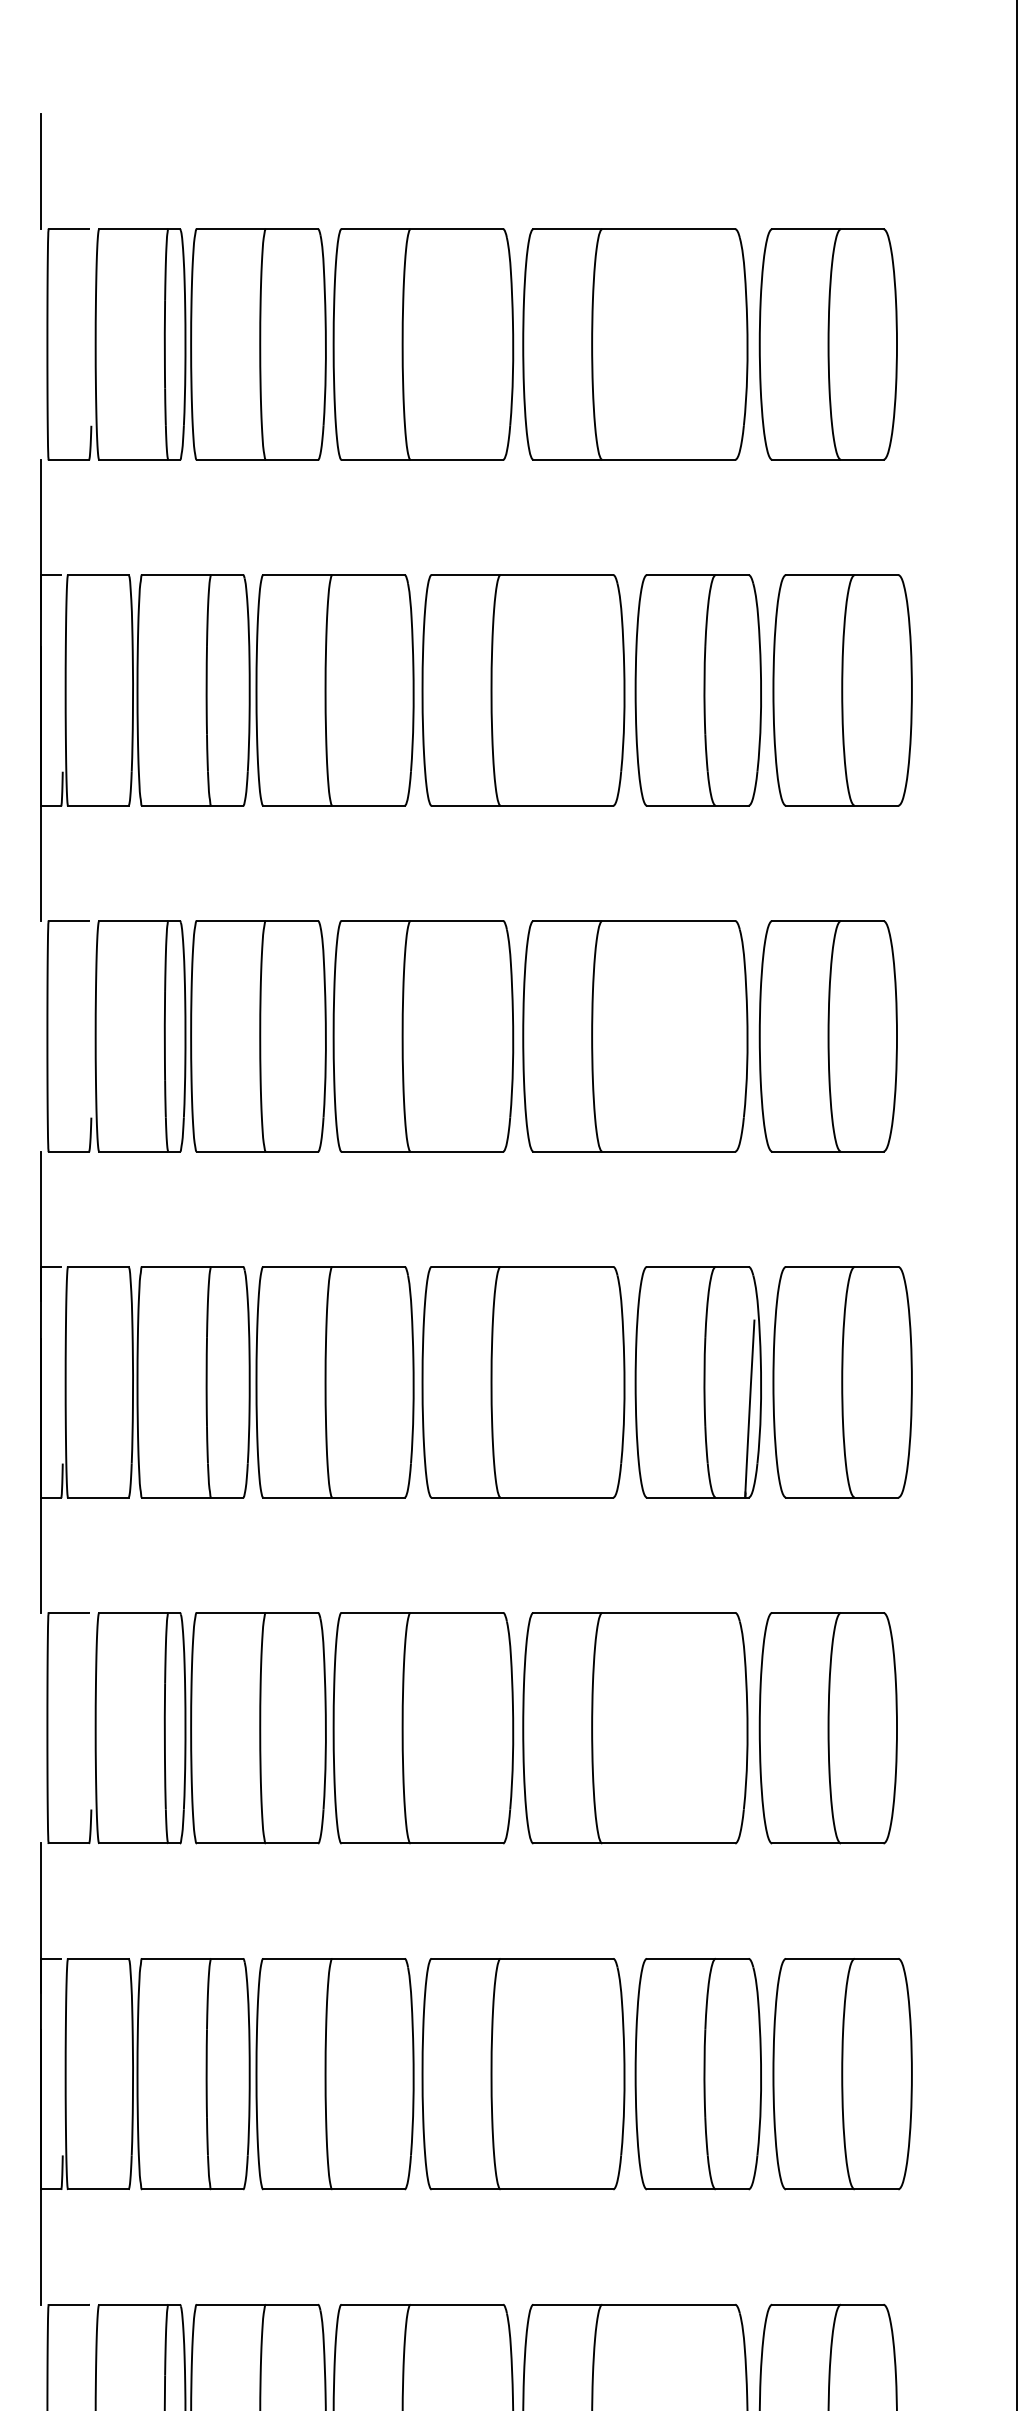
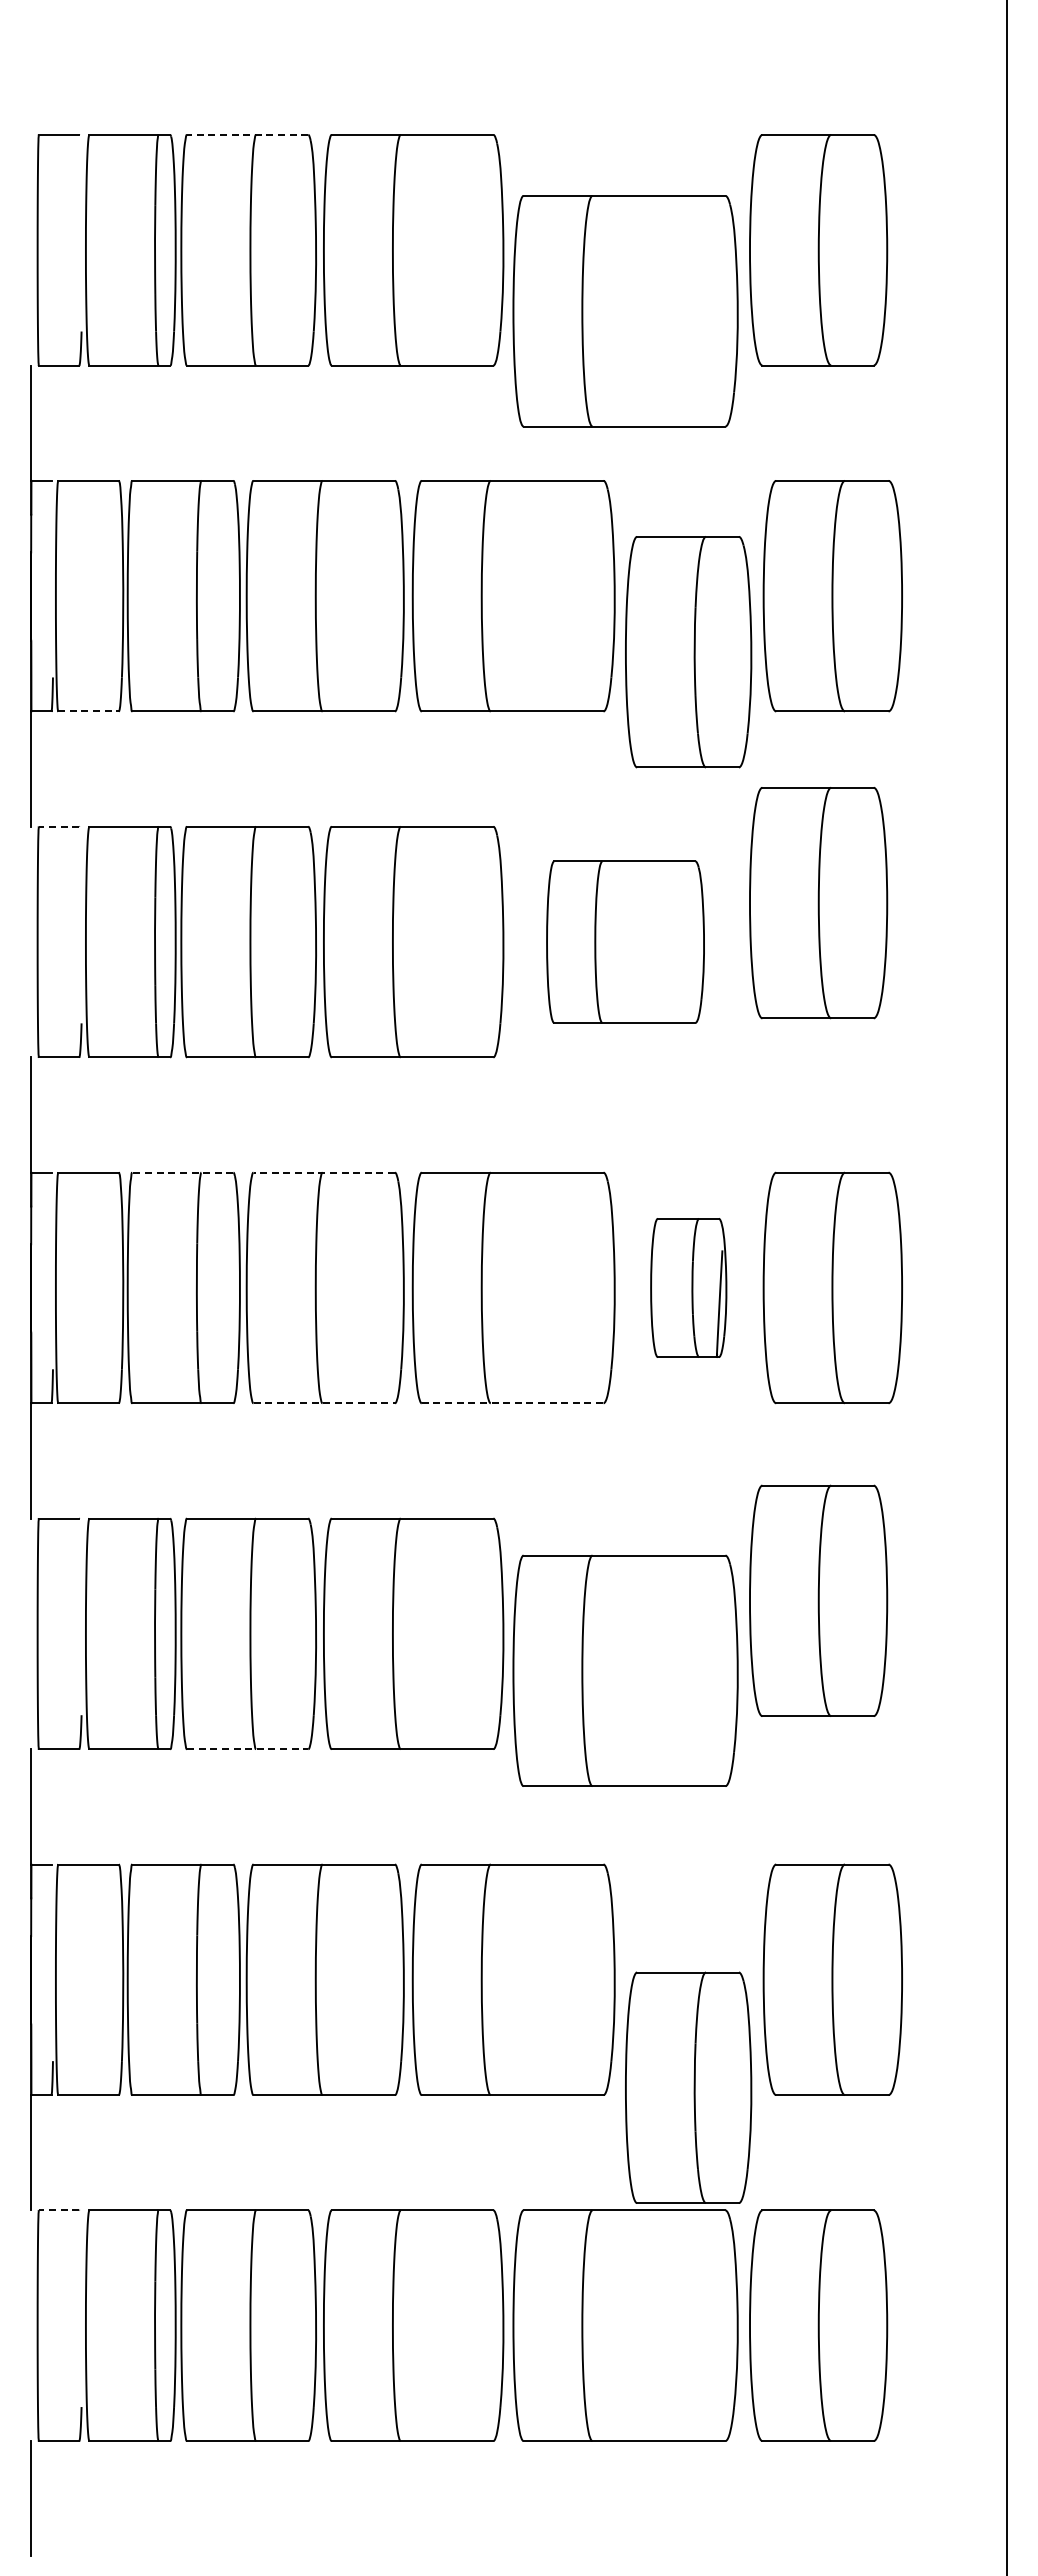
line: (41, 170) -> (31, 76), removed
line: (257, 228) -> (247, 134), solid -> dashed
part: (635, 344) -> (625, 311), moved
part: (698, 690) -> (688, 652), moved
line: (99, 805) -> (89, 711), solid -> dashed
line: (68, 920) -> (58, 826), solid -> dashed
part: (635, 1036) -> (625, 942), size x0.7
part: (828, 1036) -> (818, 903), moved
line: (192, 1266) -> (182, 1172), solid -> dashed
line: (334, 1266) -> (324, 1172), solid -> dashed
part: (698, 1381) -> (688, 1287), size x0.6
line: (334, 1497) -> (324, 1403), solid -> dashed
line: (522, 1497) -> (512, 1403), solid -> dashed
part: (635, 1727) -> (625, 1670), moved
part: (828, 1727) -> (818, 1600), moved
line: (257, 1843) -> (247, 1749), solid -> dashed
part: (698, 2073) -> (688, 2087), moved
line: (68, 2304) -> (58, 2210), solid -> dashed

